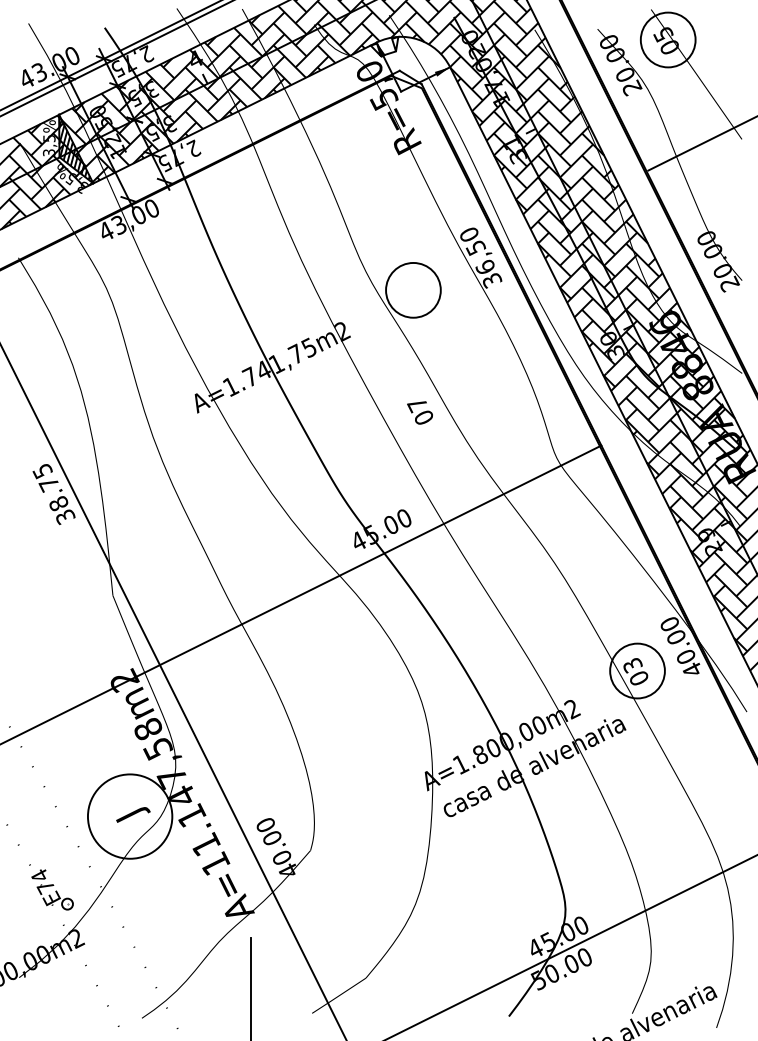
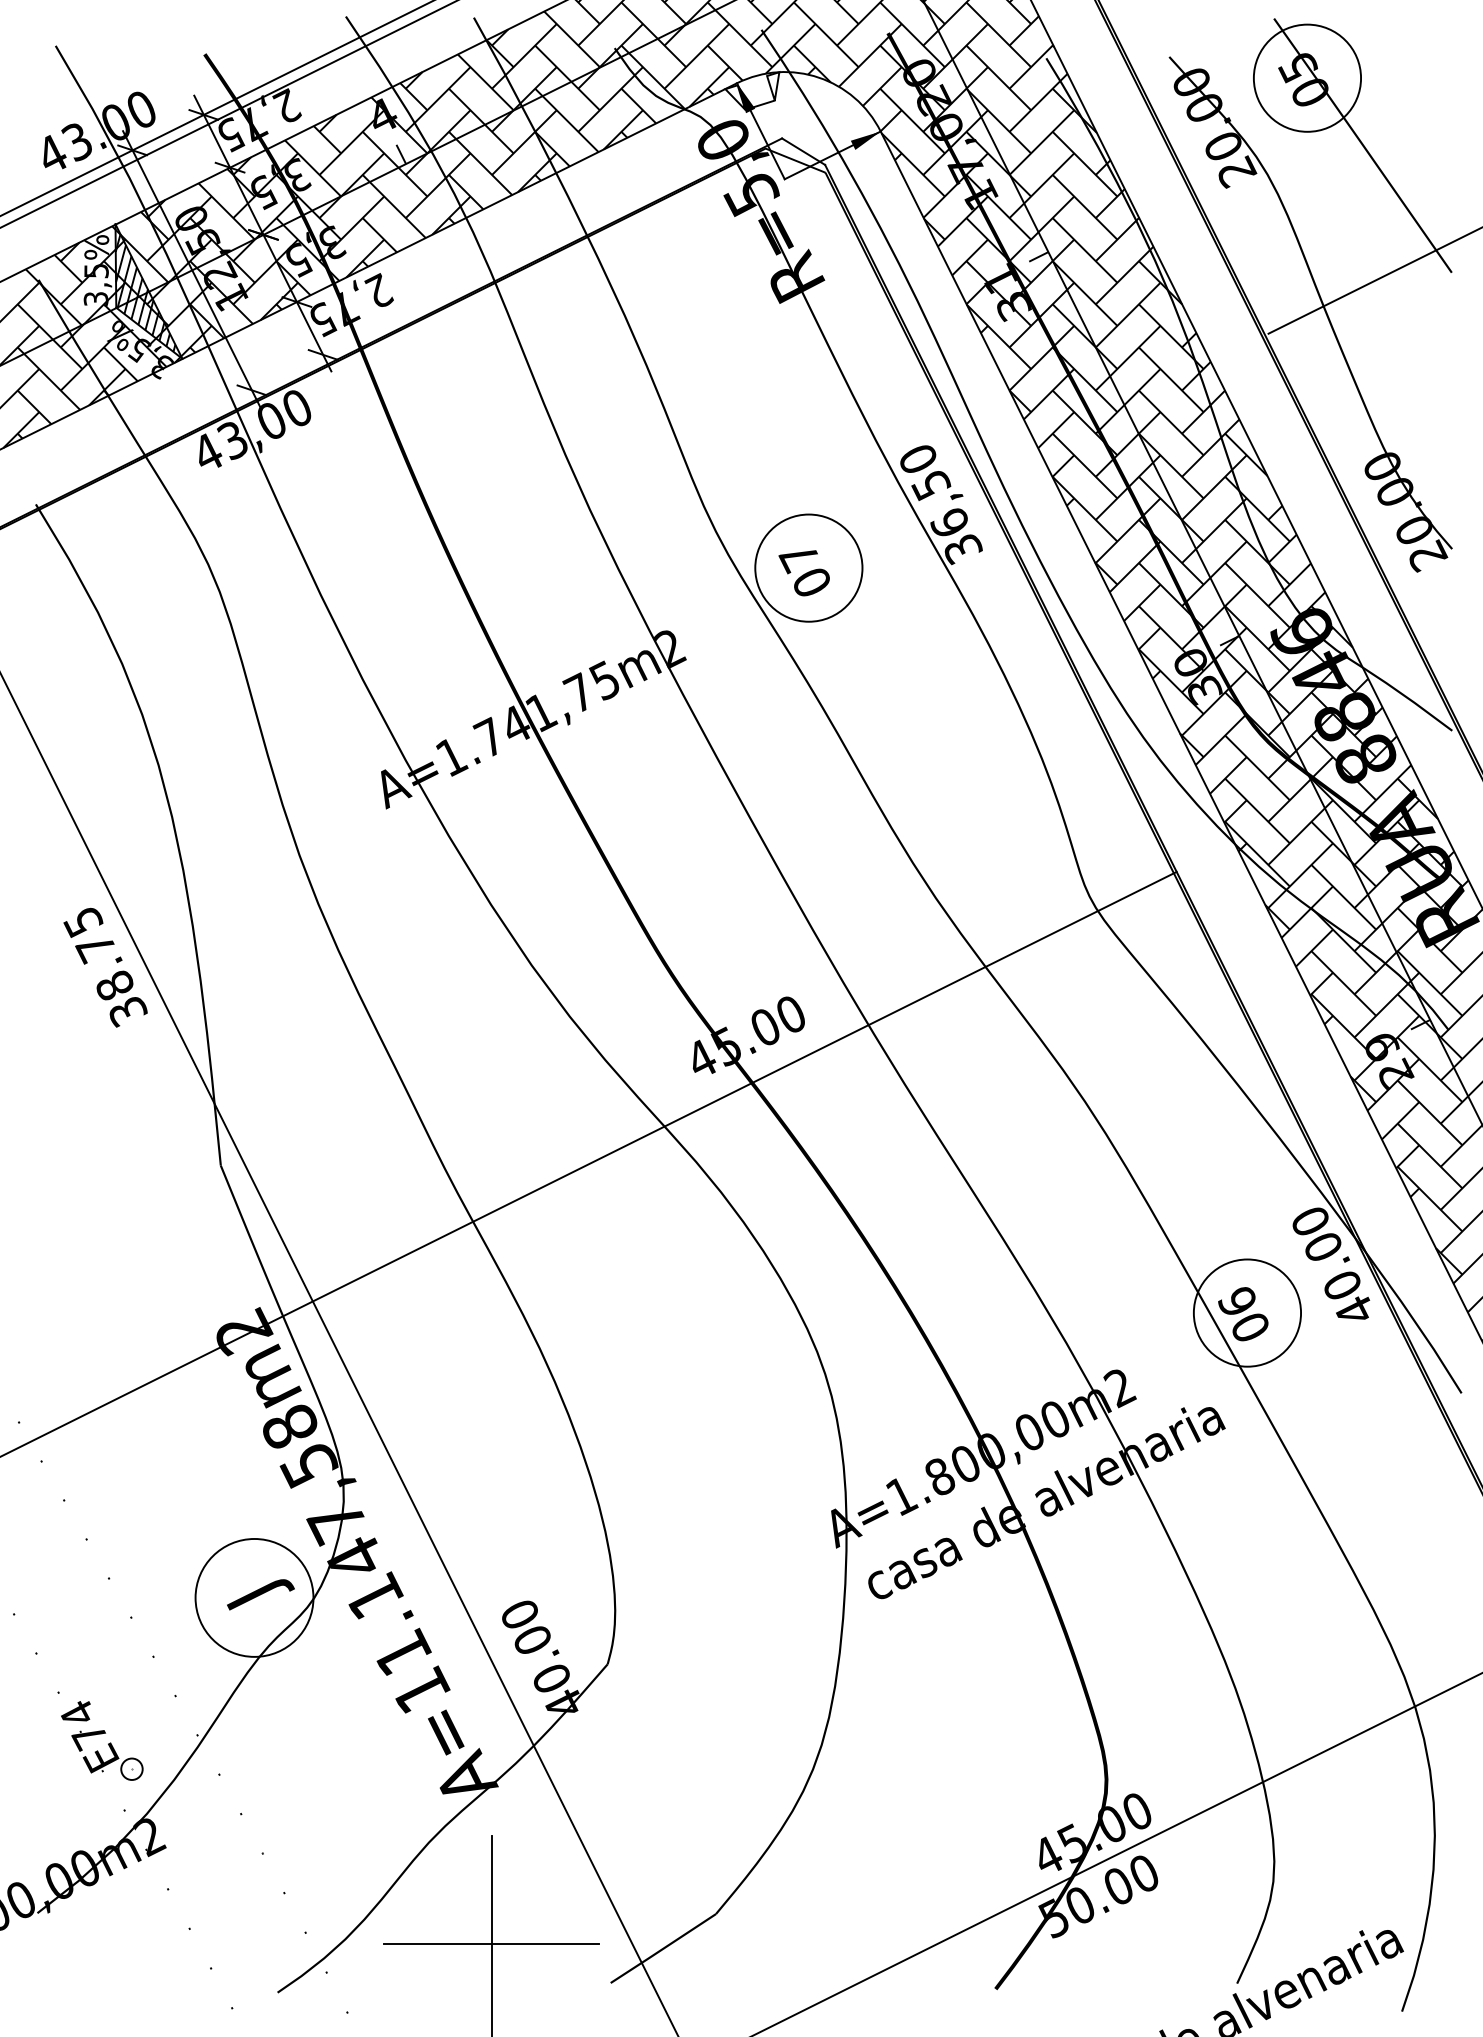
text: (419, 412) -> (803, 572), moved
text: (632, 665) -> (1237, 1302), 03 -> 06
circle: (130, 816) -> (255, 1597), size x0.71
line: (251, 993) -> (491, 1944), added

